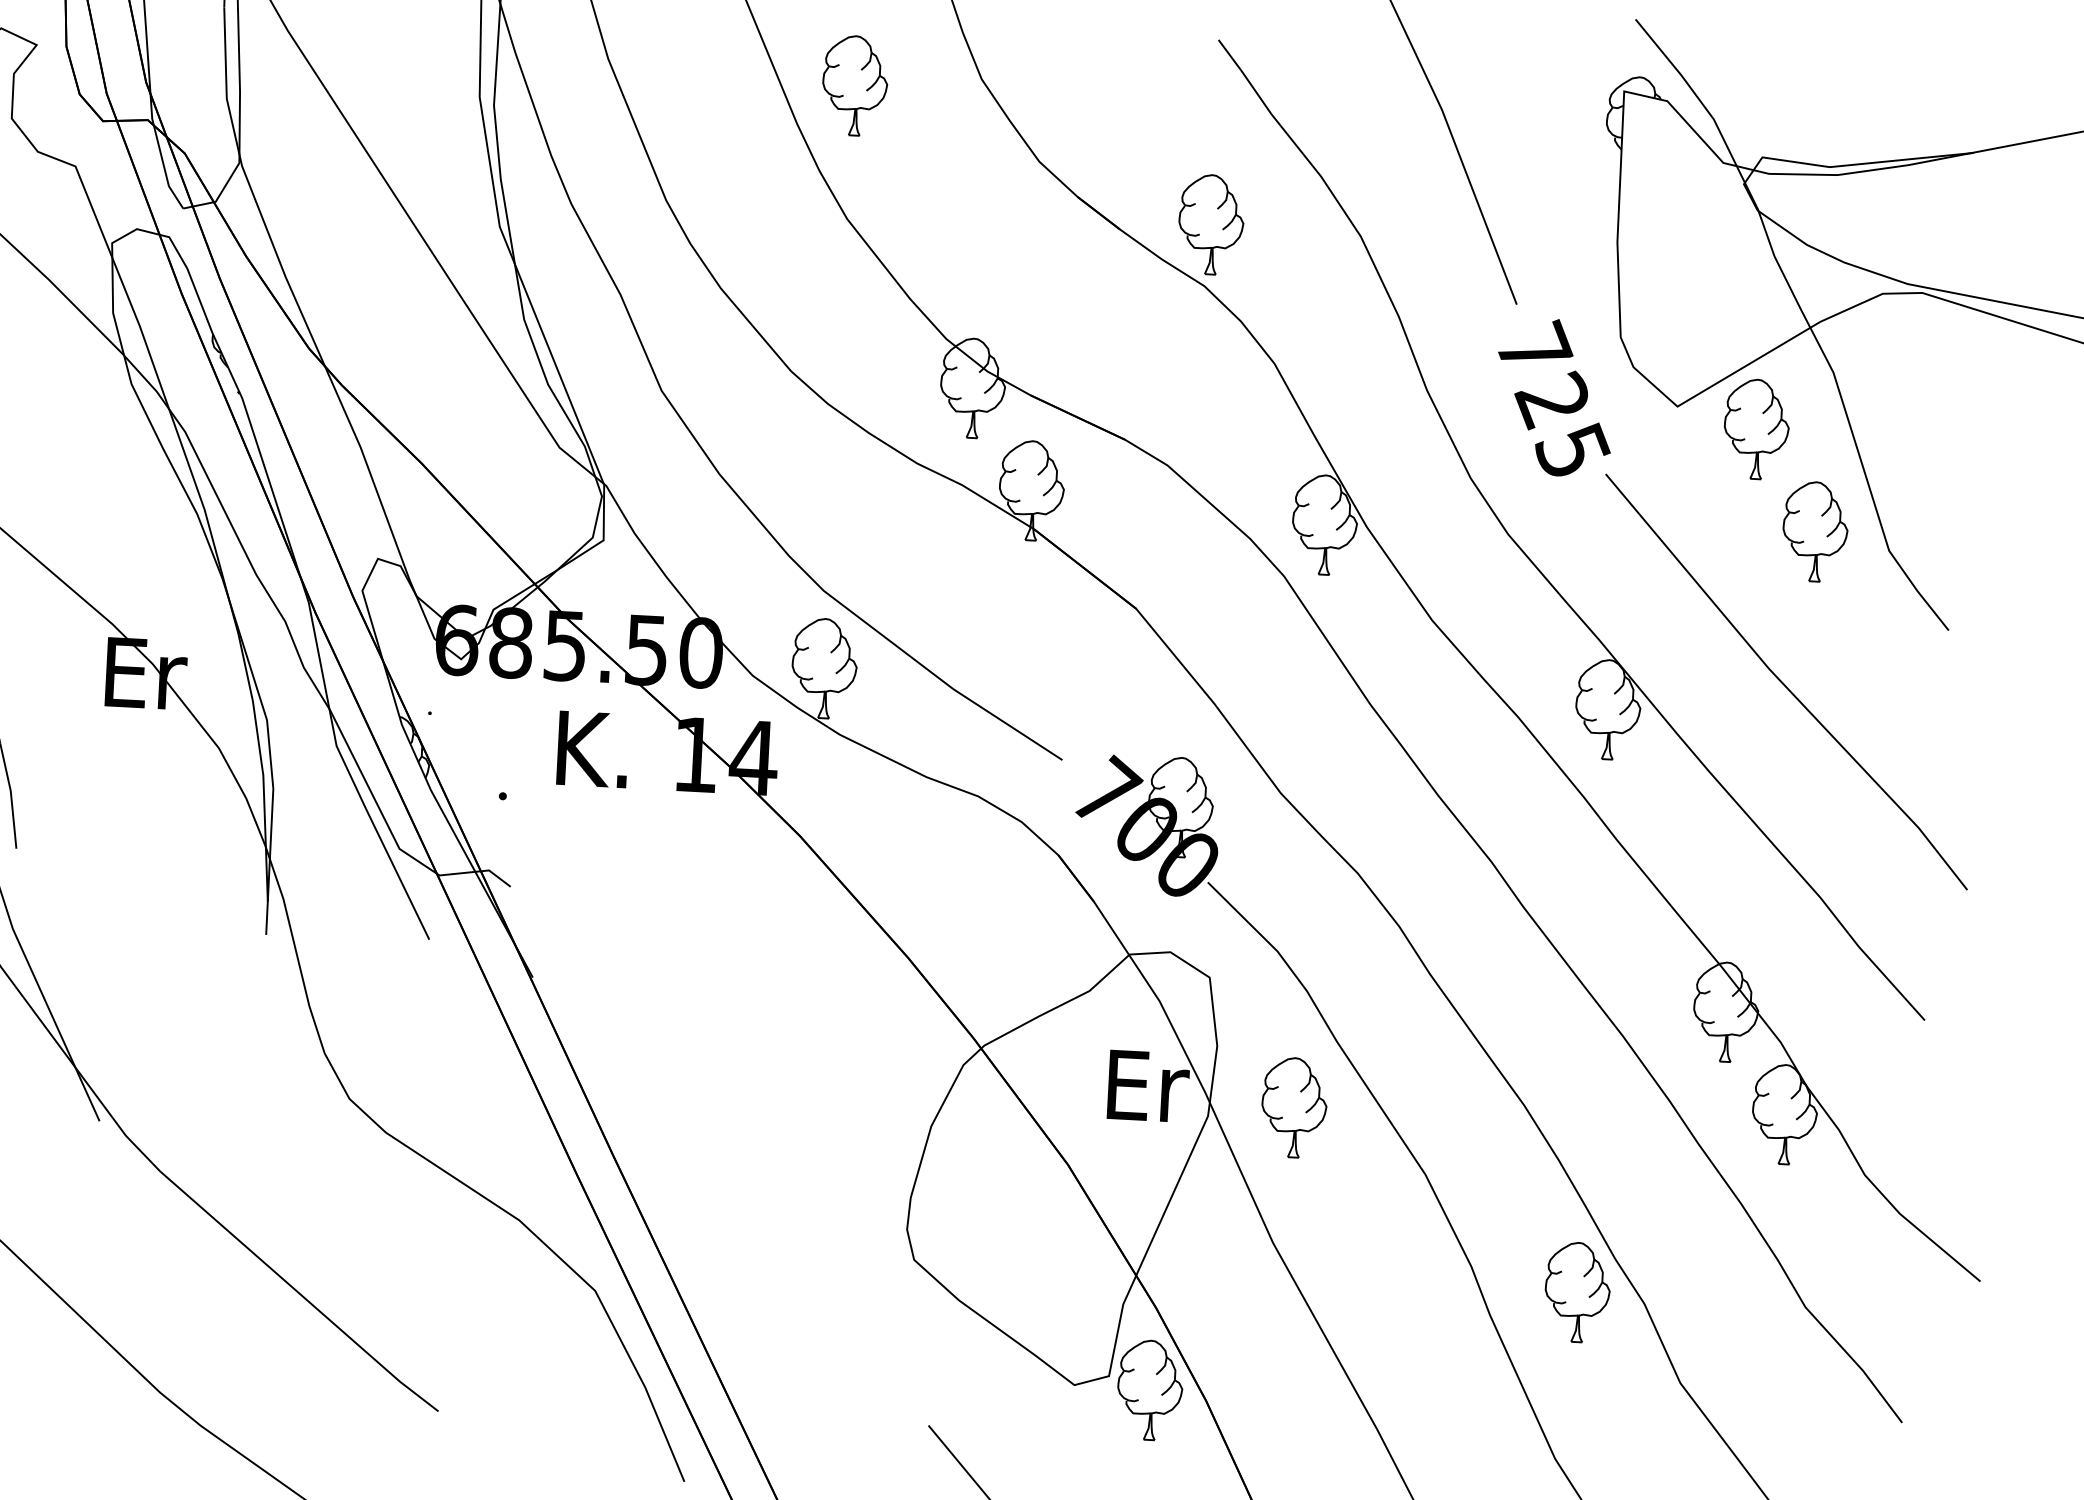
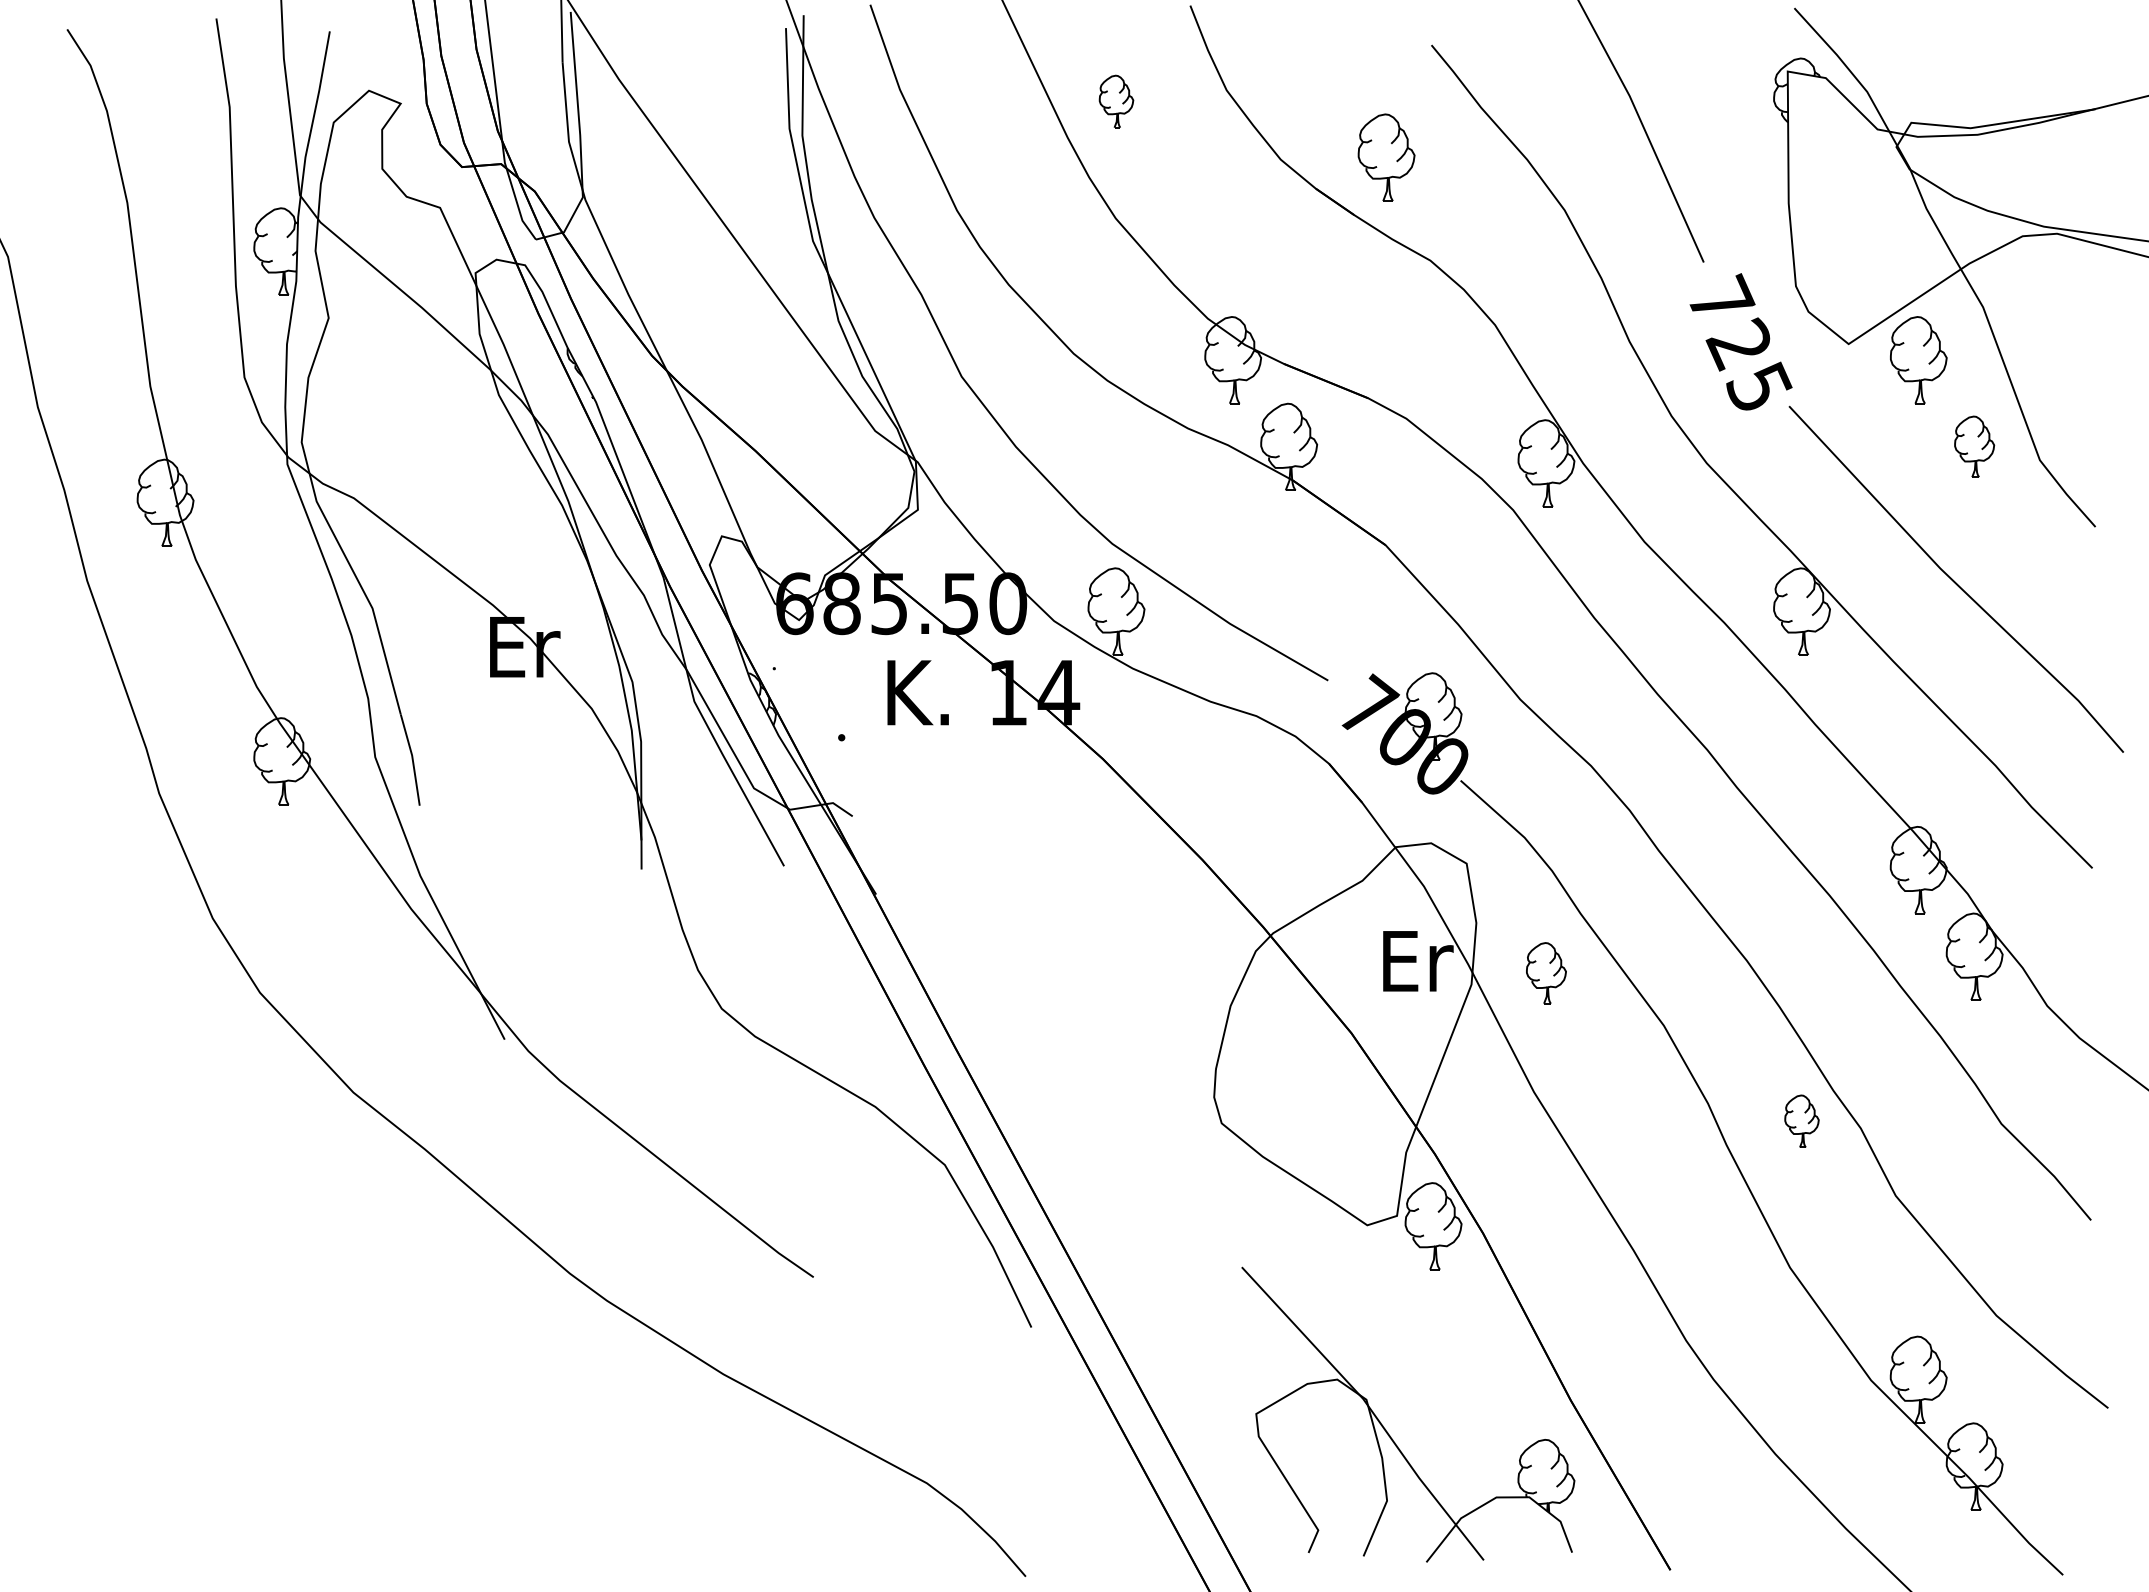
part: (855, 85) -> (1116, 101), size x0.6
part: (1211, 224) -> (1386, 157), moved
part: (1815, 531) -> (1974, 446), size x0.7
part: (1294, 1108) -> (1546, 973), size x0.7
part: (1577, 1292) -> (1801, 1121), size x0.6

